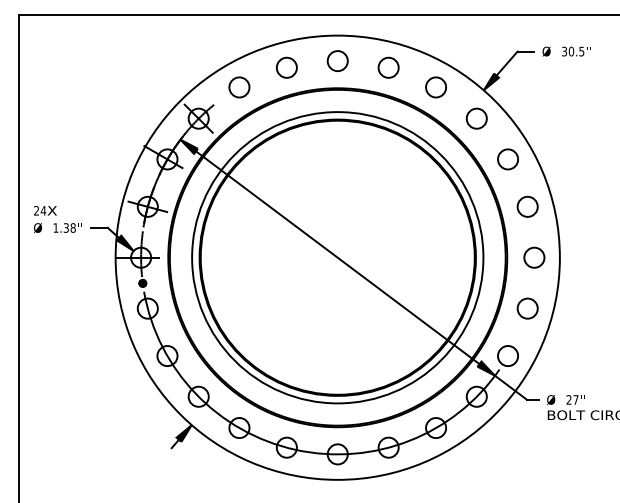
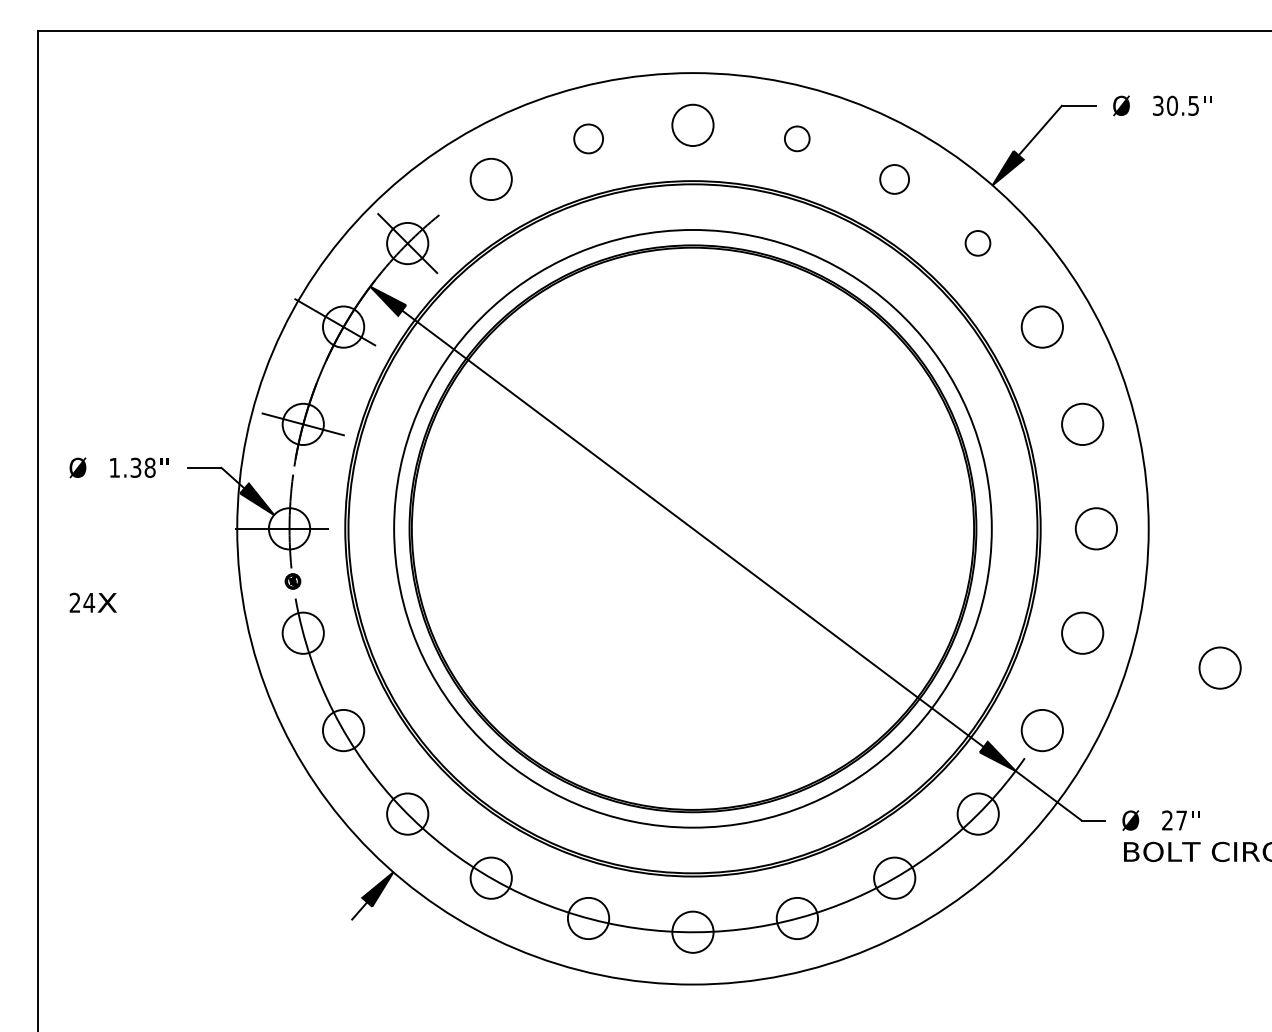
circle: (286, 67) -> (587, 138), size x0.7
circle: (388, 67) -> (797, 138), size x0.6
circle: (435, 87) -> (893, 179), size x0.7
circle: (476, 118) -> (977, 243), size x0.6
text: (45, 210) -> (93, 602), moved
circle: (594, 325) -> (1219, 667), added

